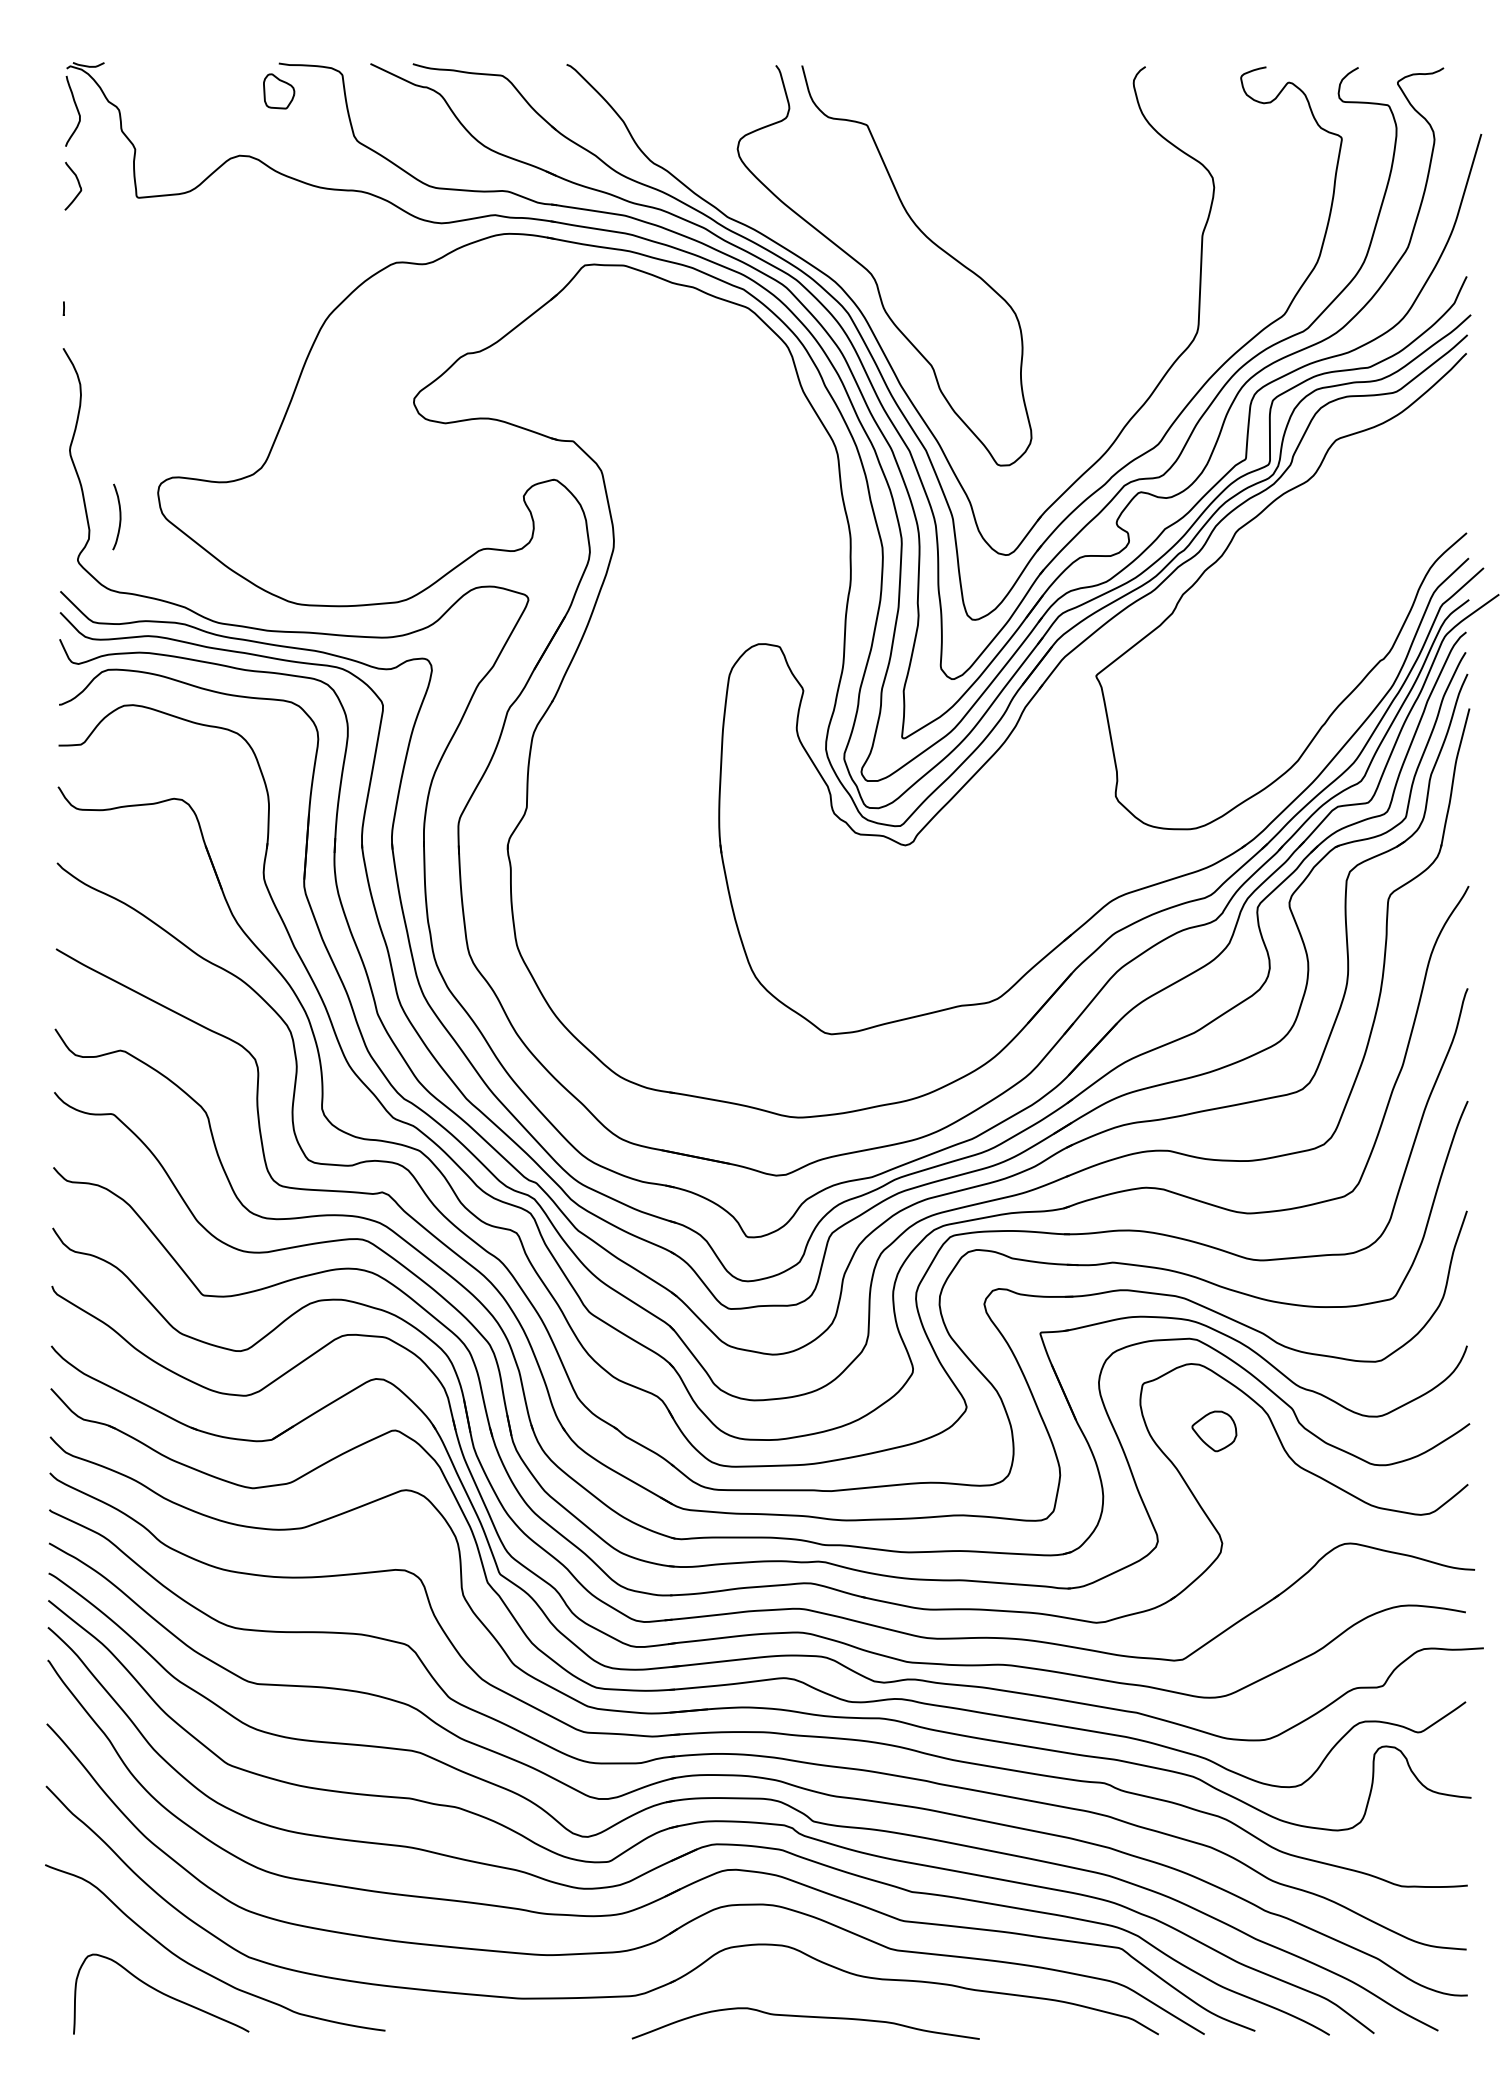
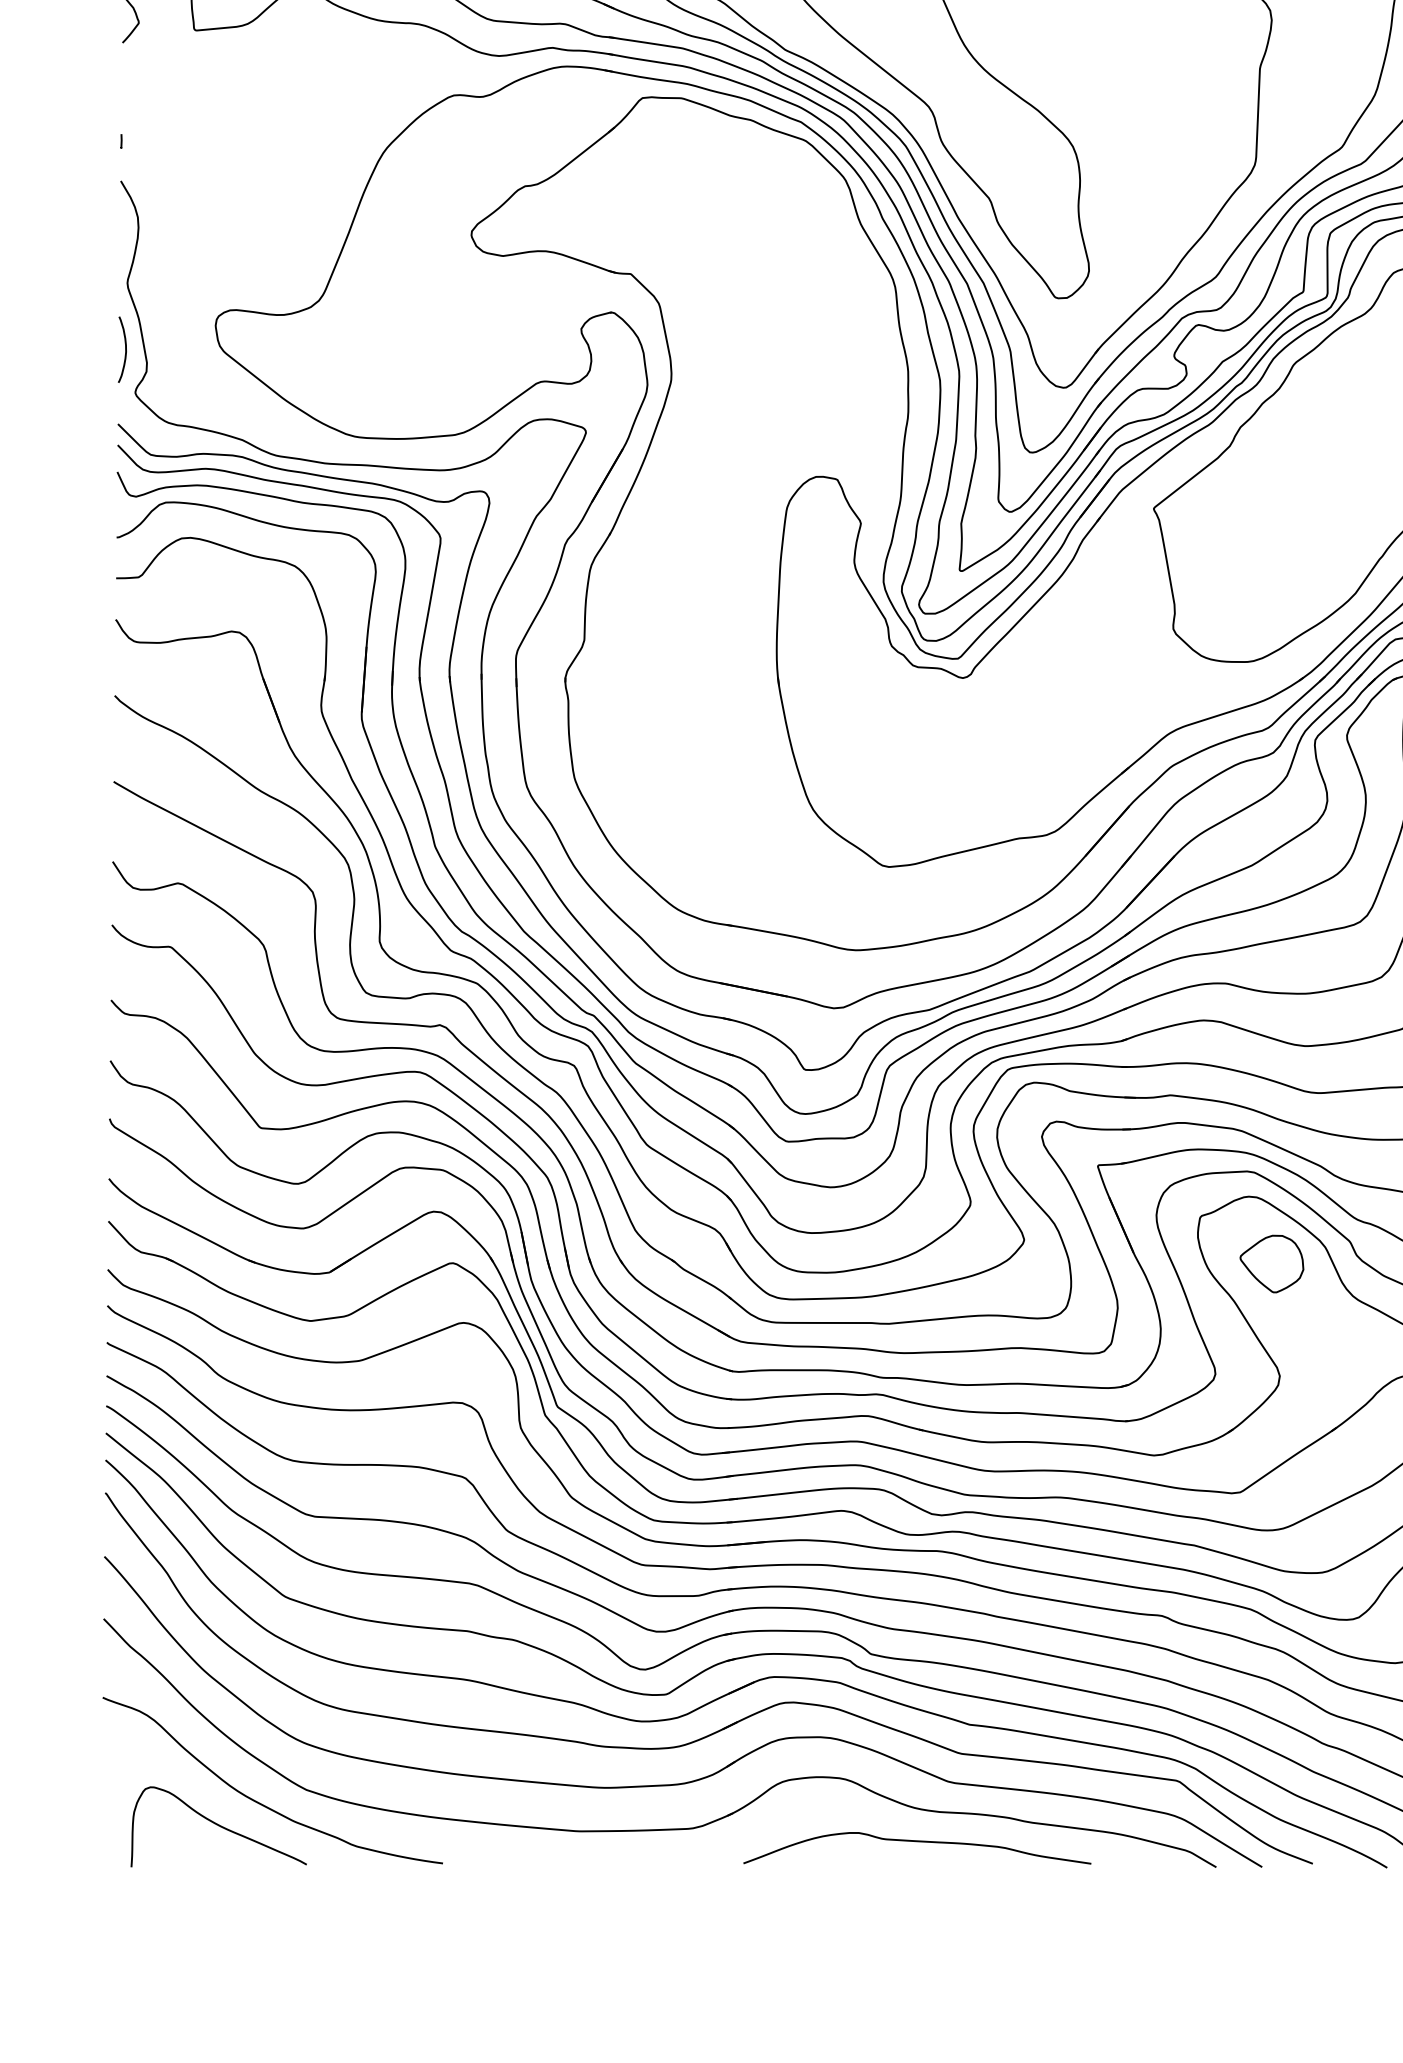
curve: (119, 516) -> (125, 349), moved
part: (1214, 1431) -> (1272, 1264), size x1.43
curve: (805, 2017) -> (917, 1842), moved

